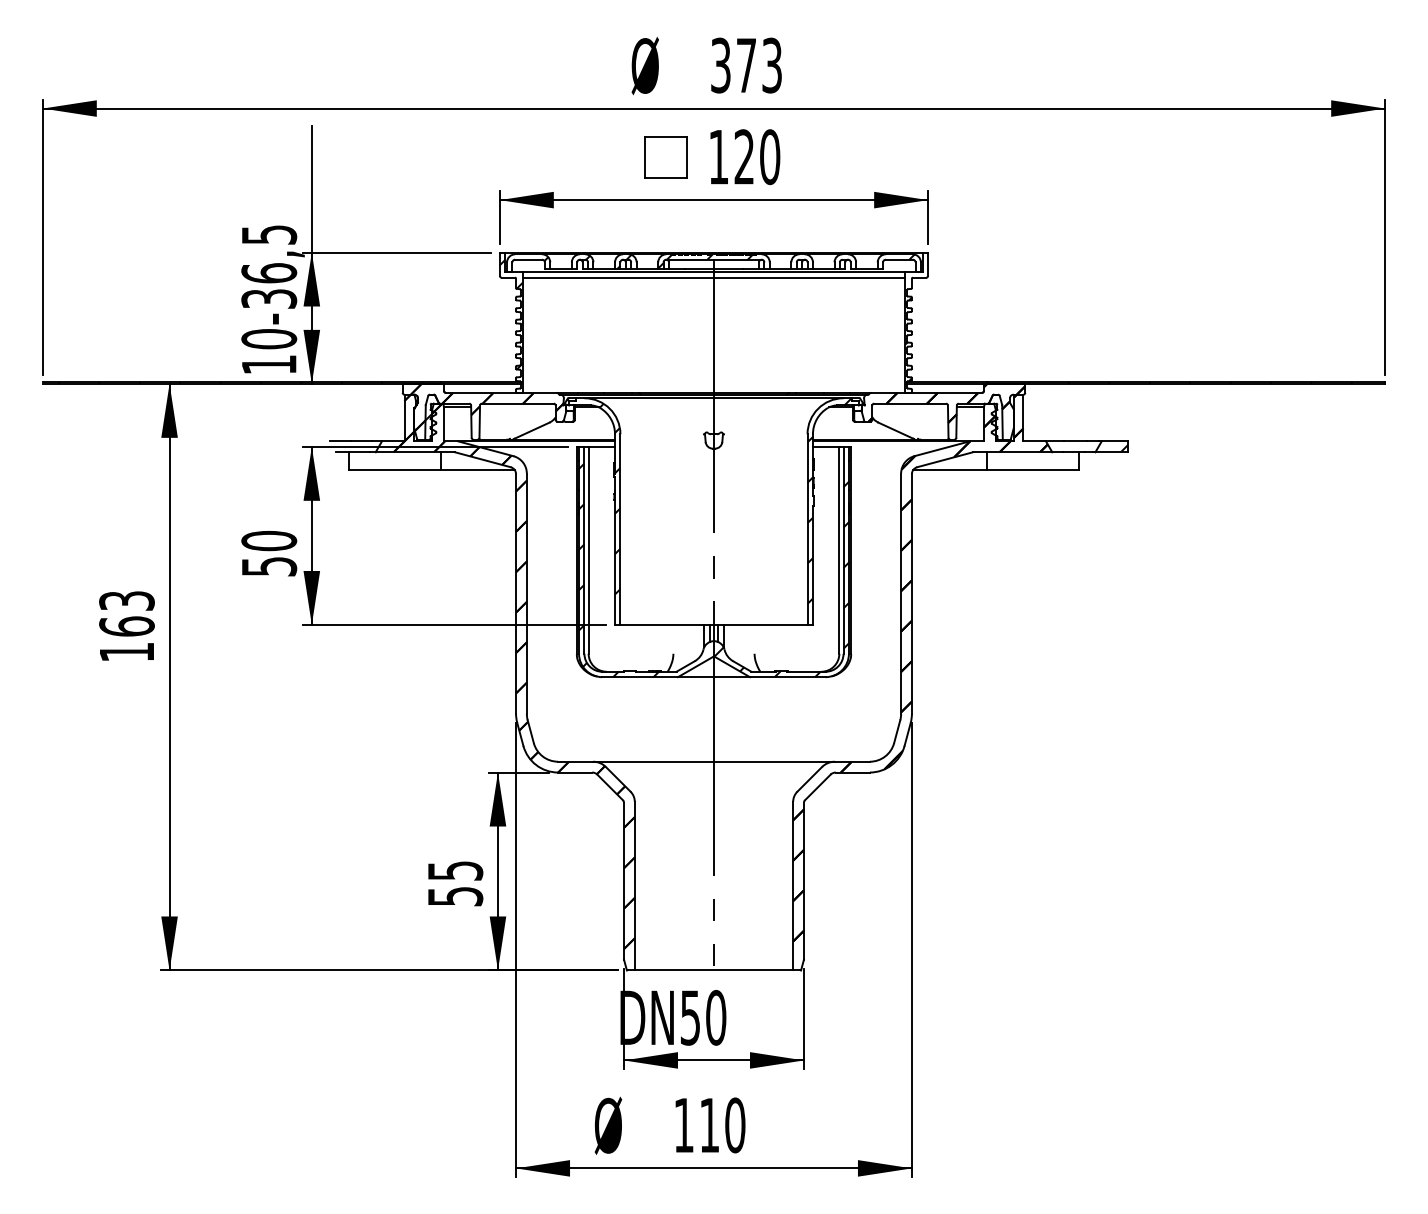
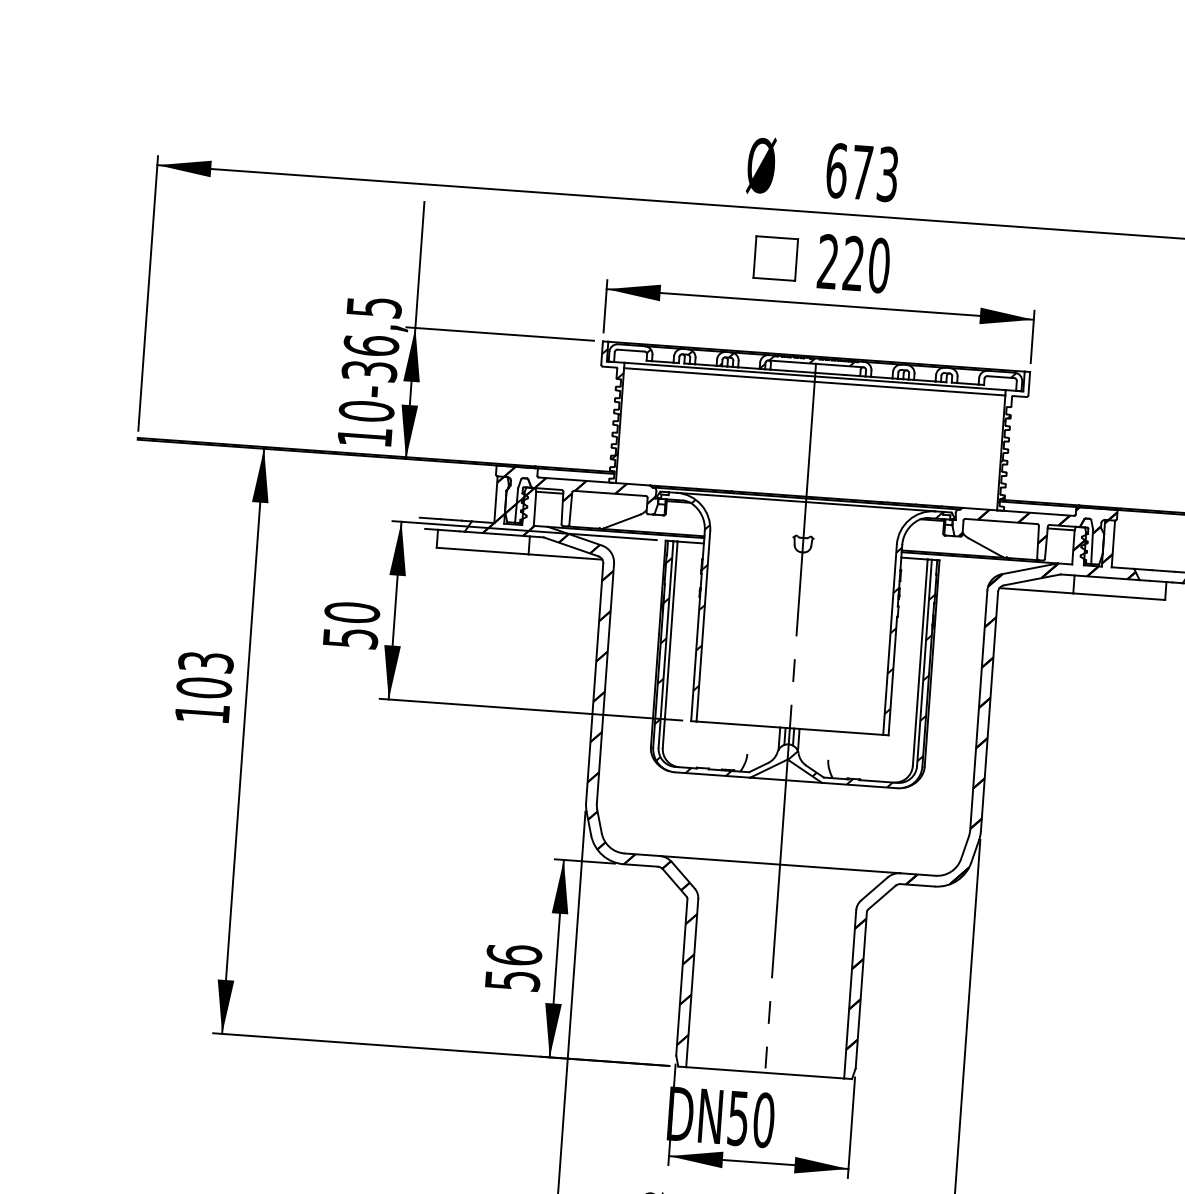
text: (721, 65) -> (837, 170), 373 -> 673
text: (718, 156) -> (827, 261), 120 -> 220
text: (126, 626) -> (203, 687), 163 -> 103
text: (455, 870) -> (514, 954), 55 -> 56

